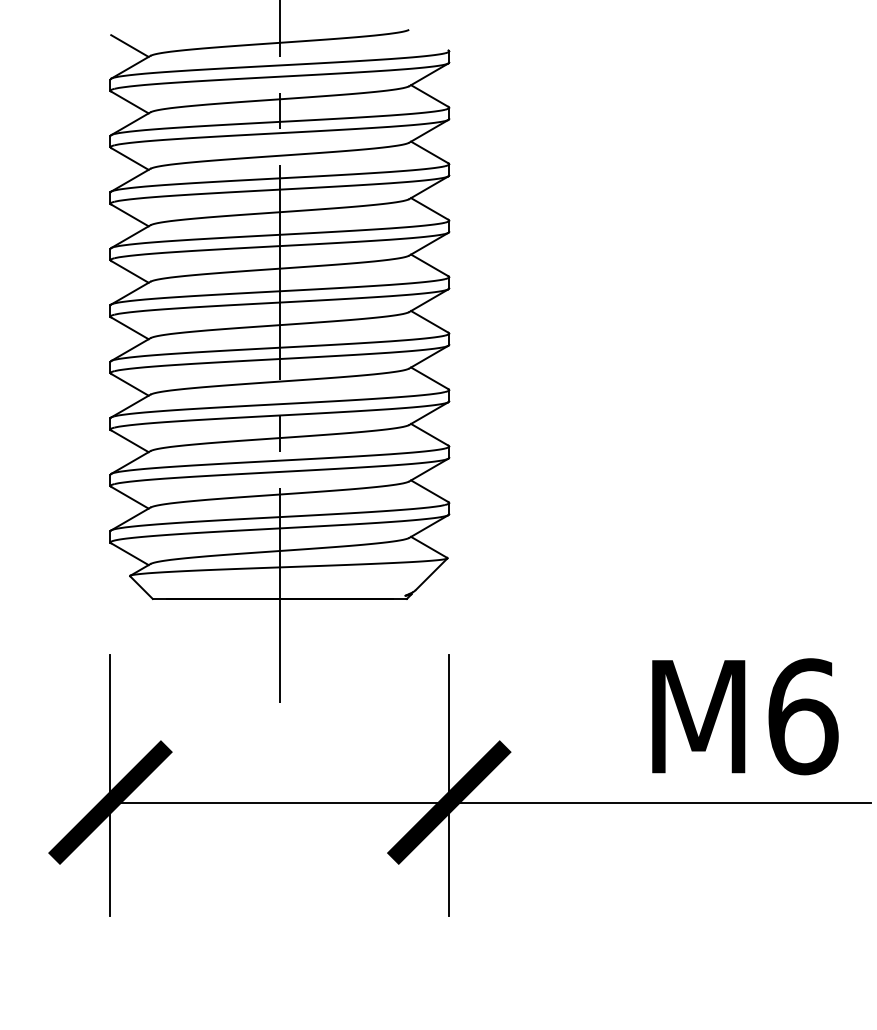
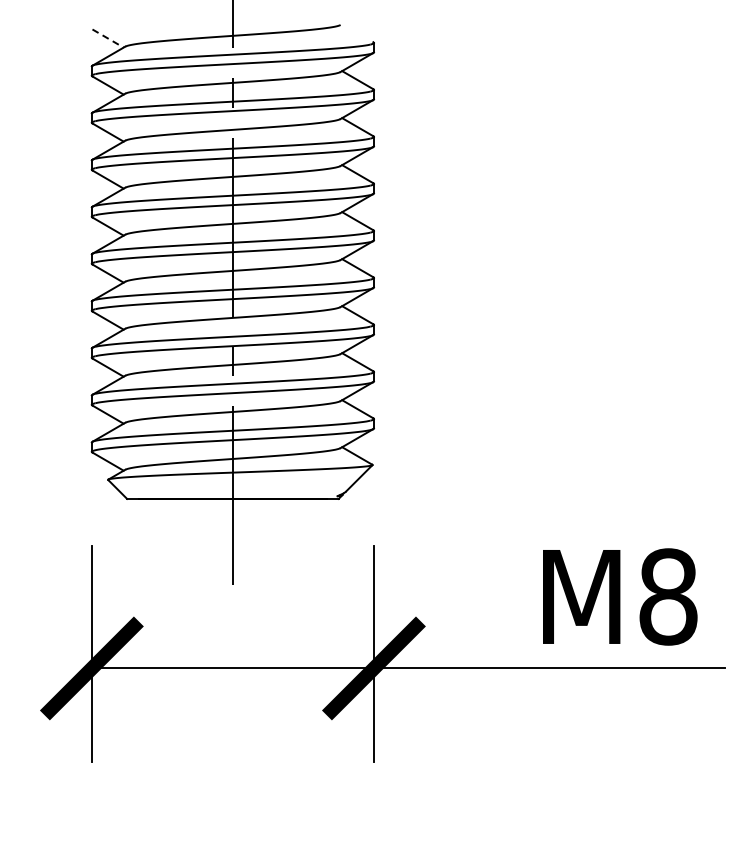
line: (130, 46) -> (108, 38), solid -> dashed
text: (803, 716) -> (668, 596), M6 -> M8

